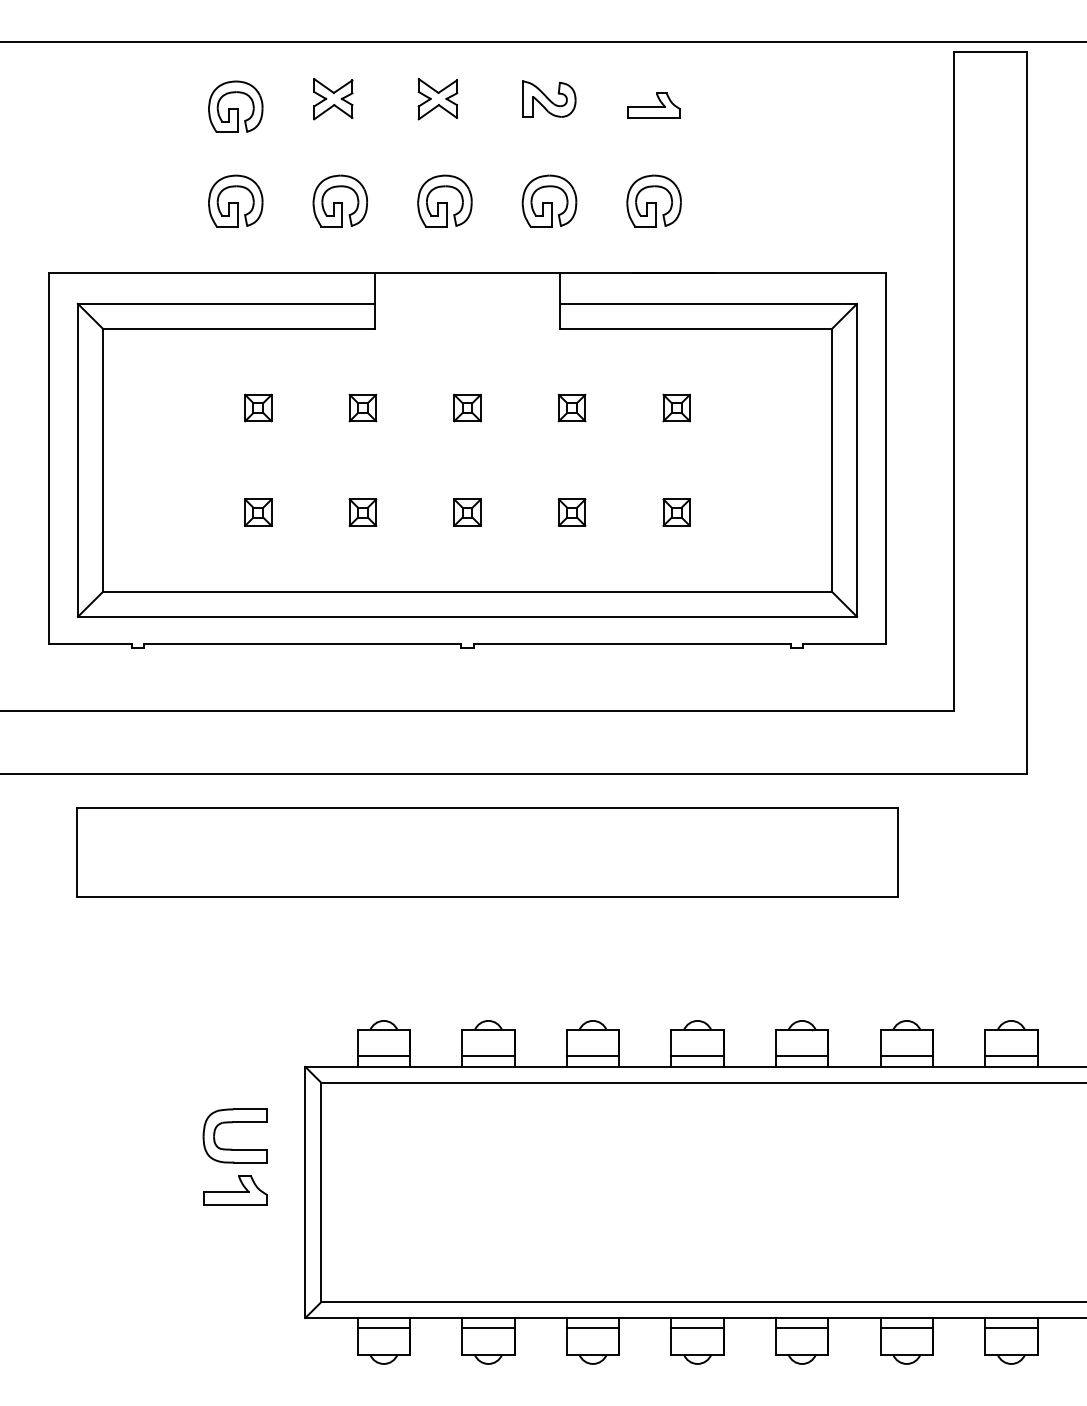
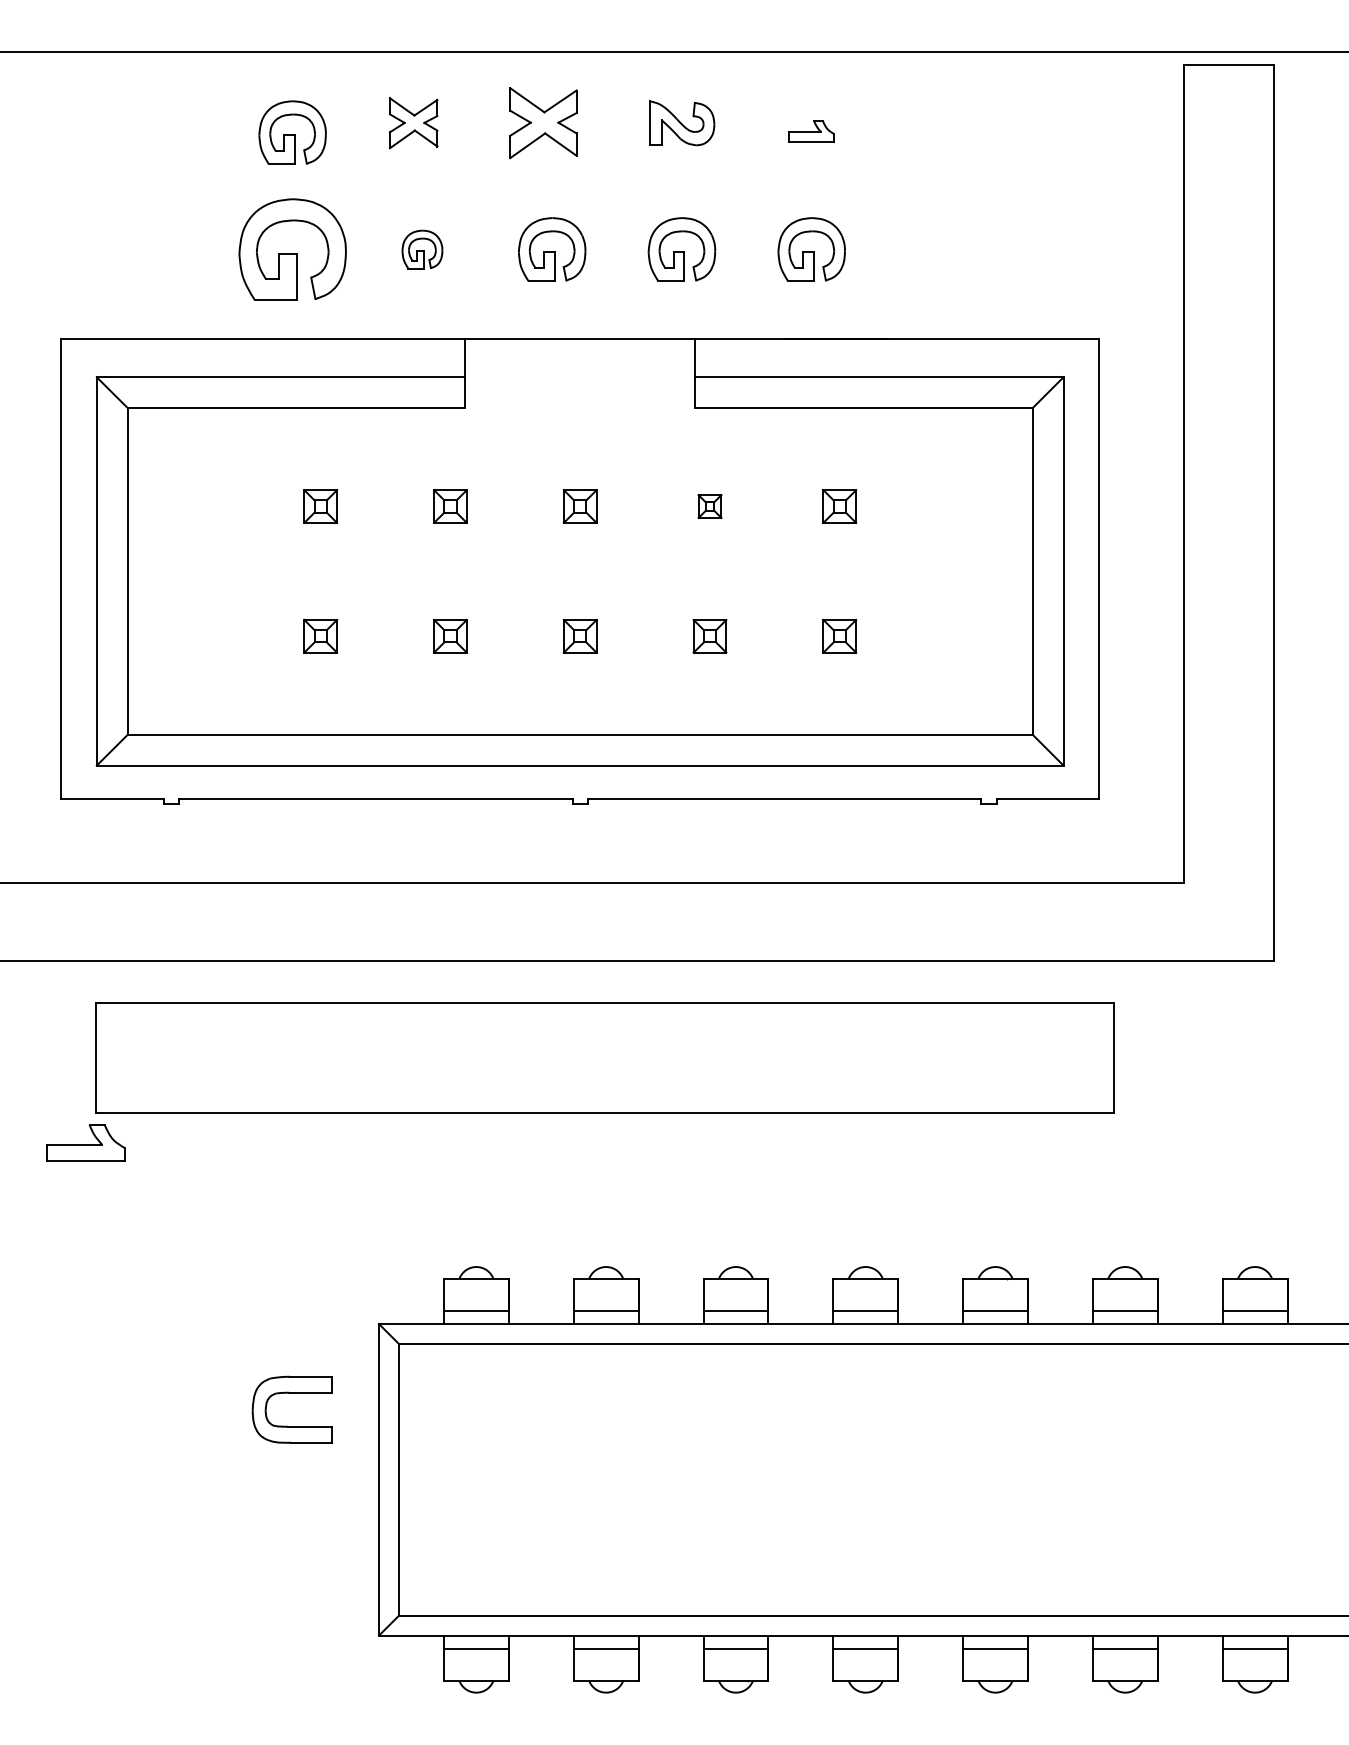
part: (437, 99) -> (543, 123), size x1.4
part: (653, 105) -> (811, 130), size x0.7
part: (235, 200) -> (292, 249), size x1.6
part: (340, 200) -> (422, 249), size x0.6
part: (571, 408) -> (709, 506), size x0.7
part: (235, 1190) -> (85, 1142), moved

